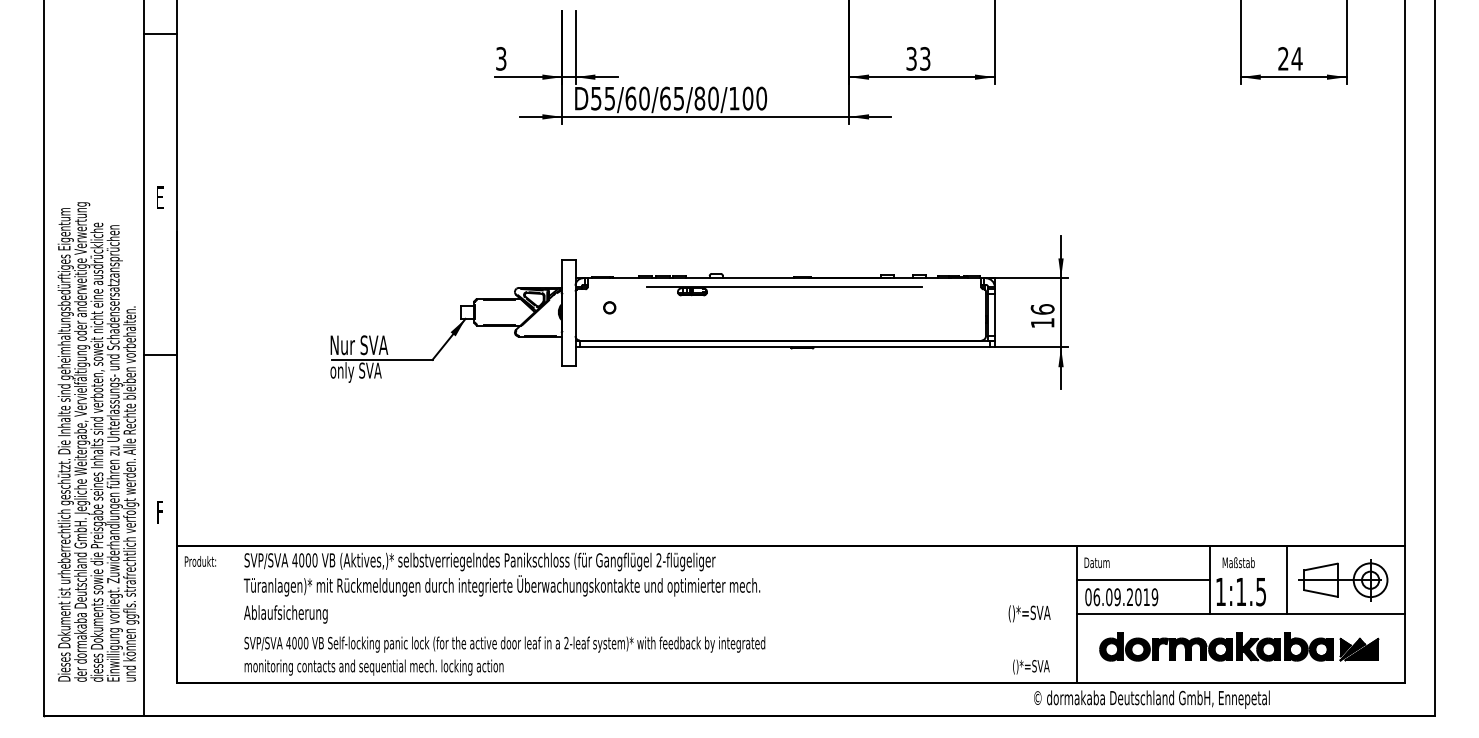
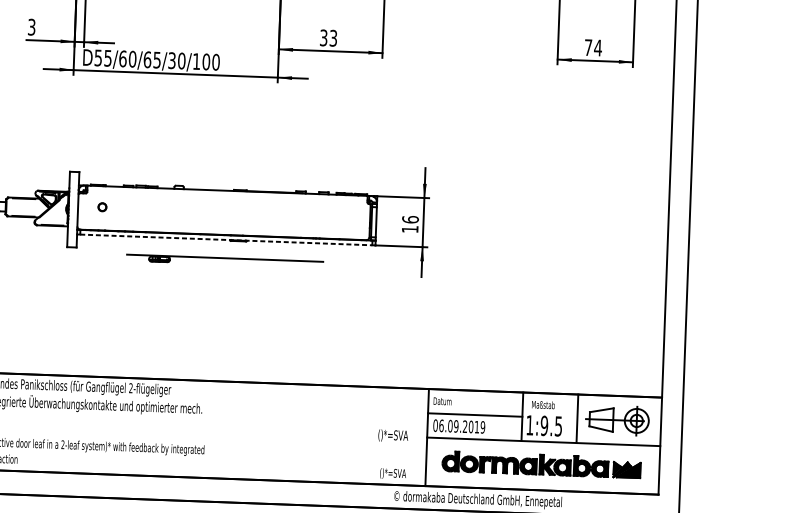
text: (1283, 58) -> (588, 47), 24 -> 74
text: (699, 98) -> (171, 60), D55/60/65/80/100 -> D55/60/65/30/100
part: (784, 291) -> (225, 261), moved
line: (785, 347) -> (226, 240), solid -> dashed
text: (1241, 591) -> (544, 425), 1:1.5 -> 1:9.5

